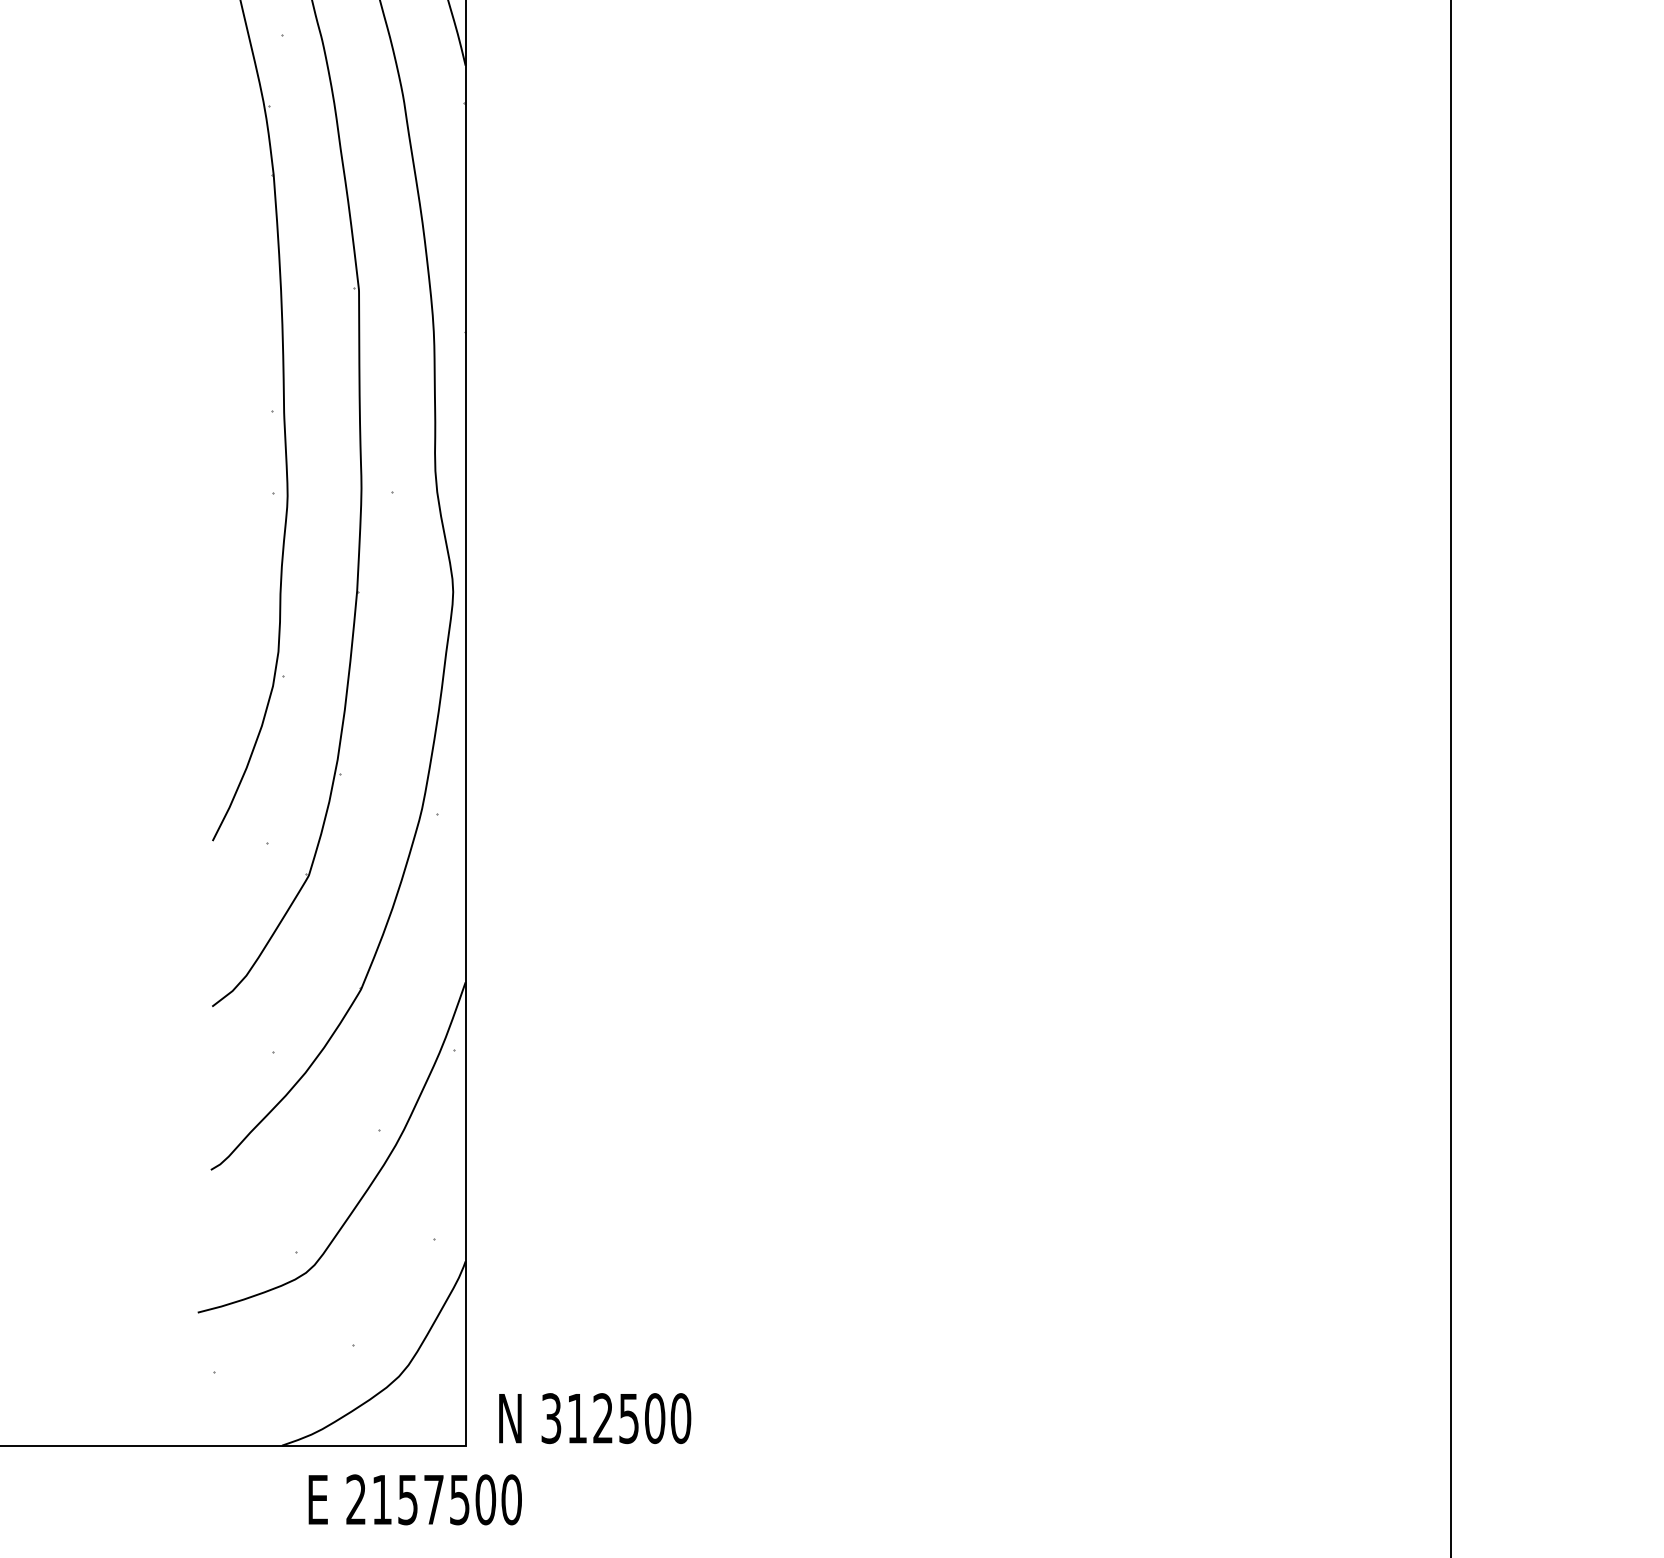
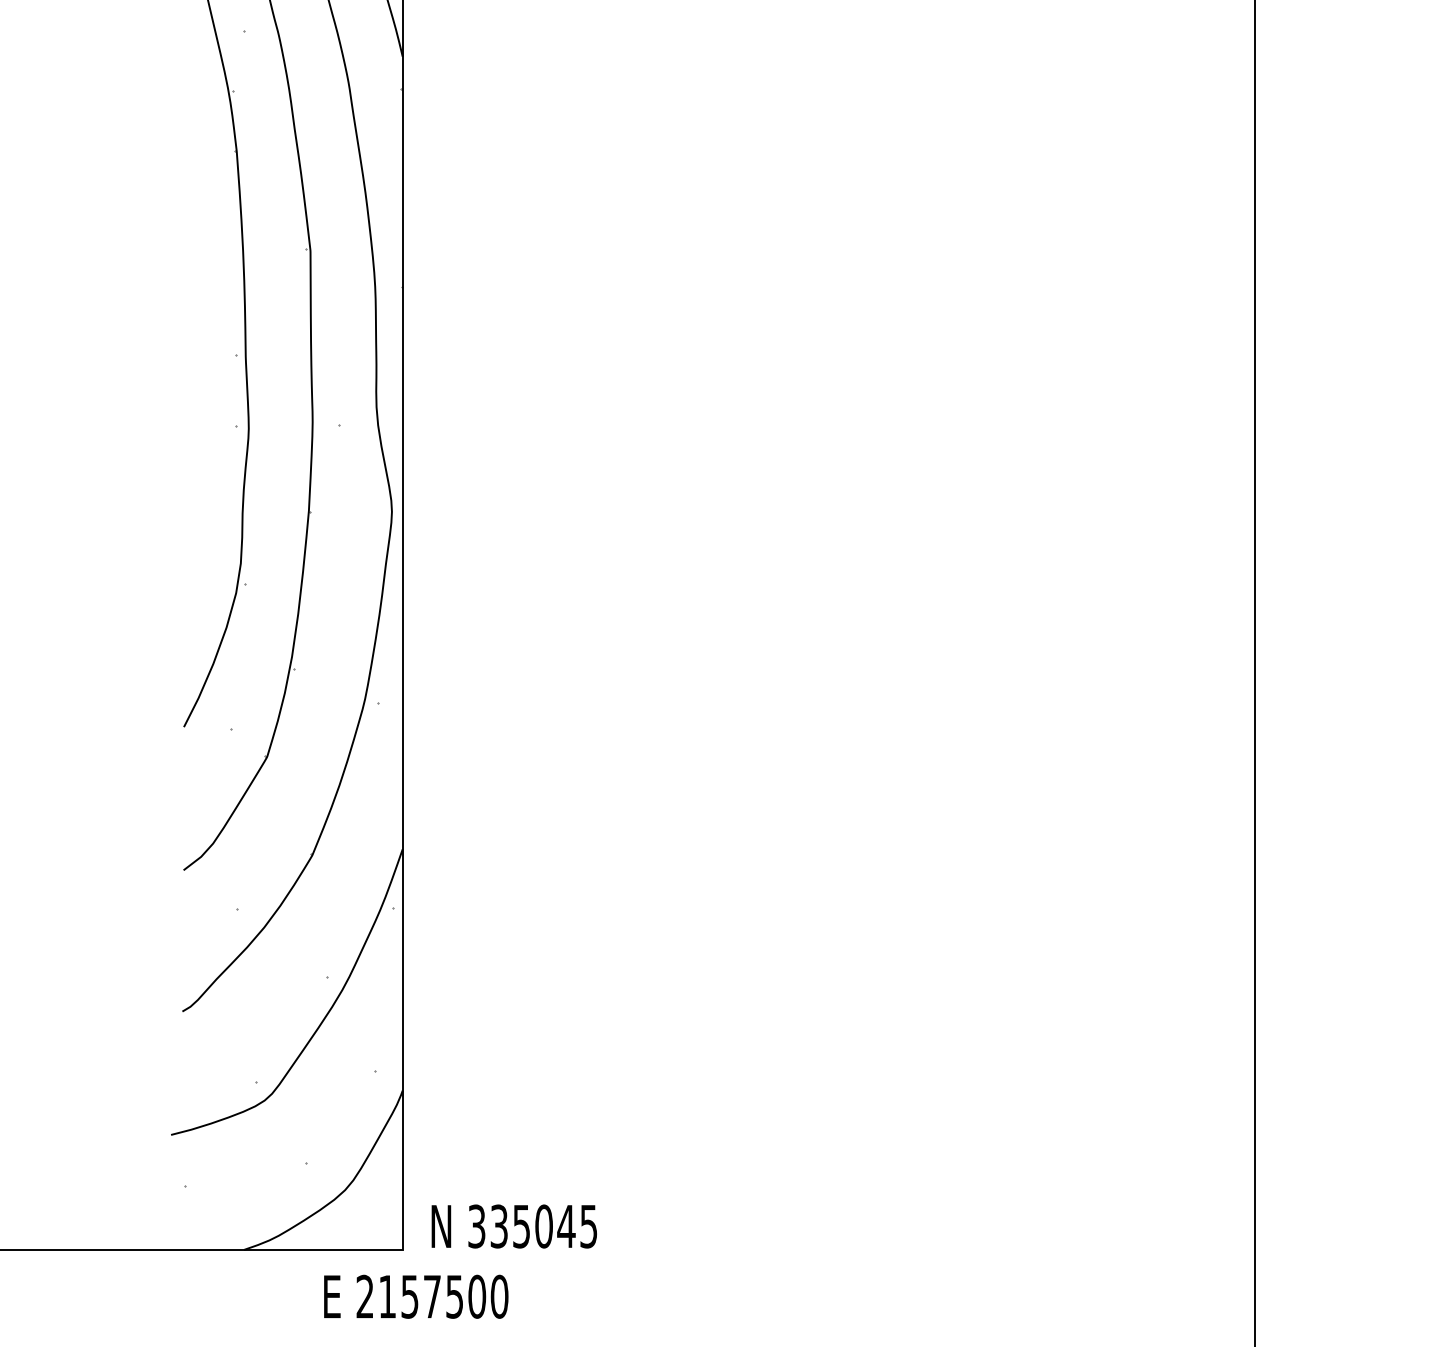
text: (629, 1418) -> (544, 1226), 312500 -> 335045
text: (414, 1499) -> (415, 1296), moved

